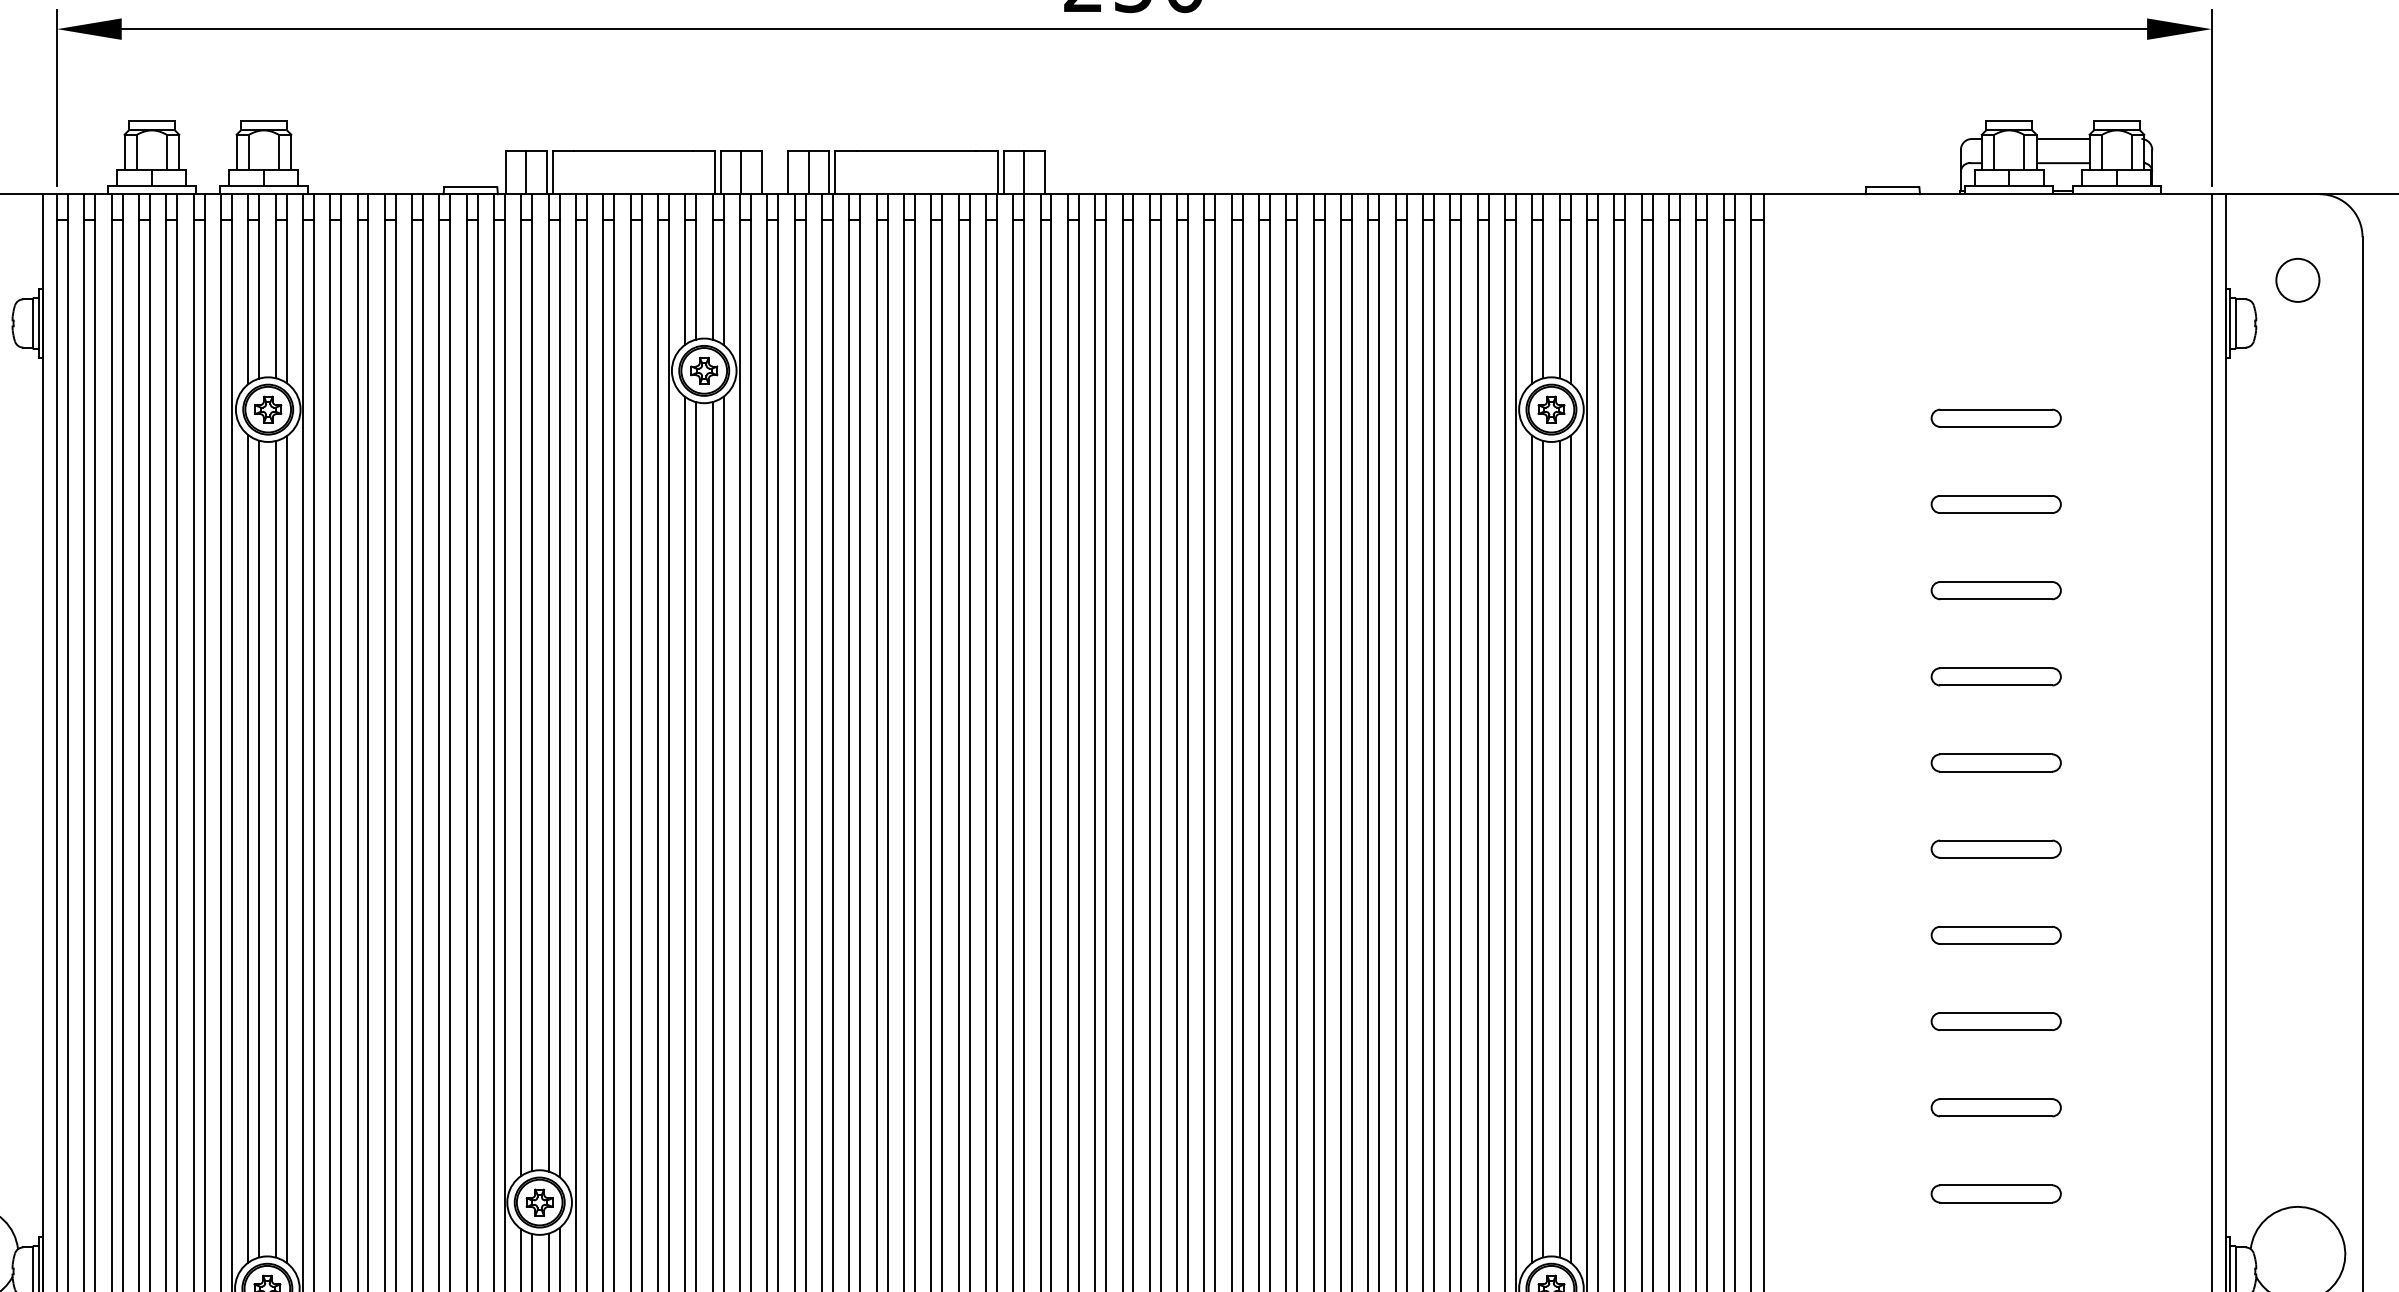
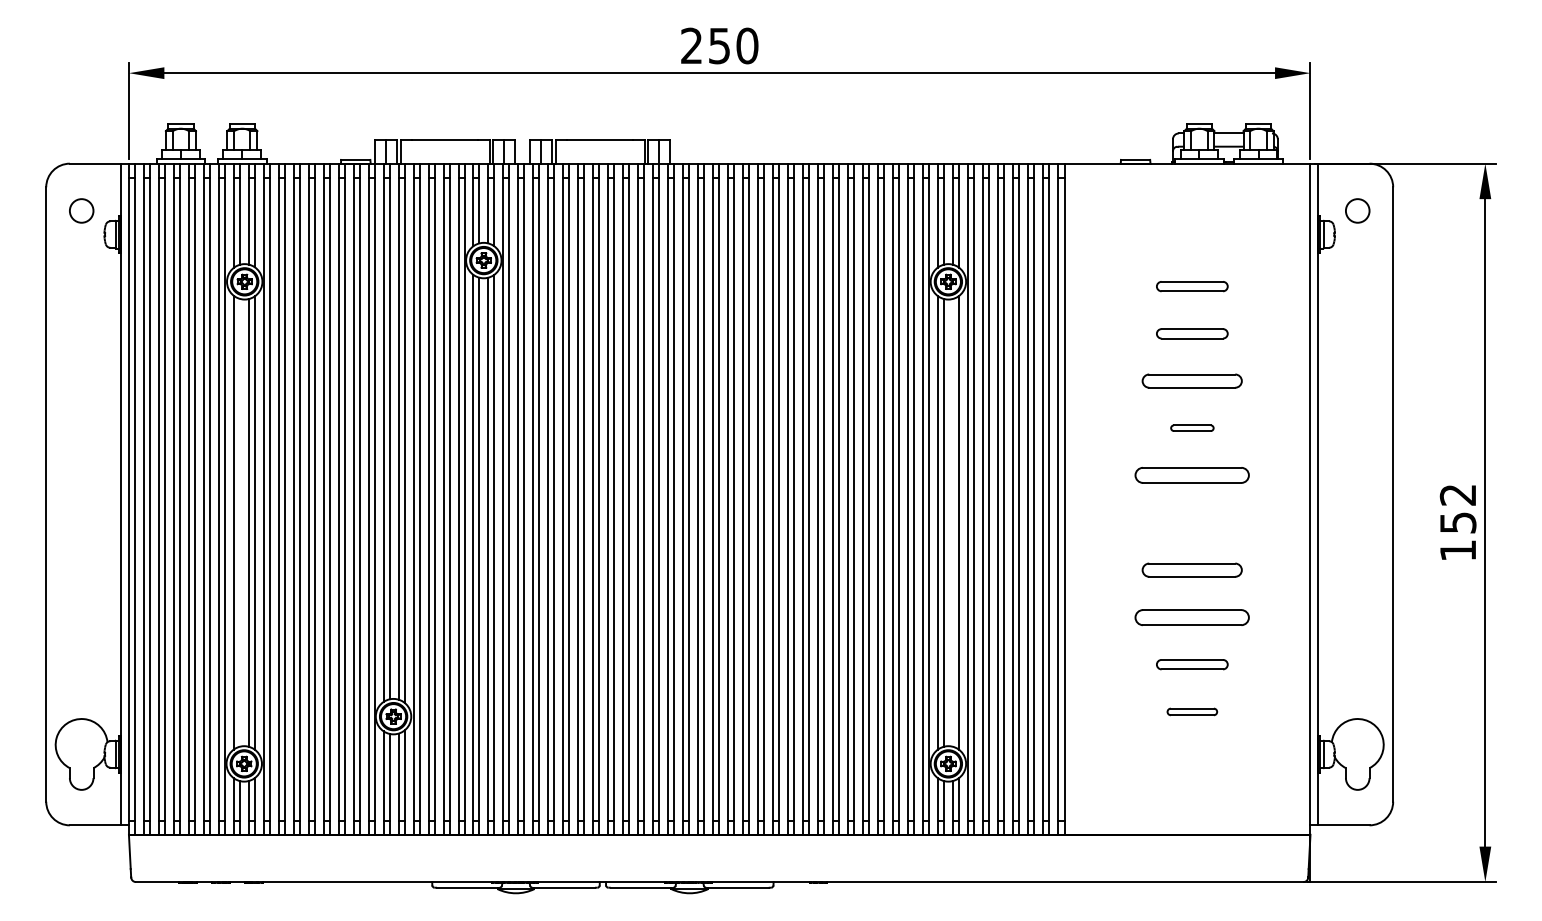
part: (1996, 589) -> (1192, 380), size x1.4
part: (1996, 675) -> (1192, 427), size x0.6
part: (1996, 762) -> (1192, 475), size x1.6
line: (258, 848) -> (239, 522), removed
line: (1558, 848) -> (952, 522), removed
part: (1996, 848) -> (1192, 522), removed
part: (1996, 934) -> (1192, 569), size x1.4
part: (1996, 1019) -> (1192, 616), size x1.6
part: (1996, 1193) -> (1192, 711), size x0.7

